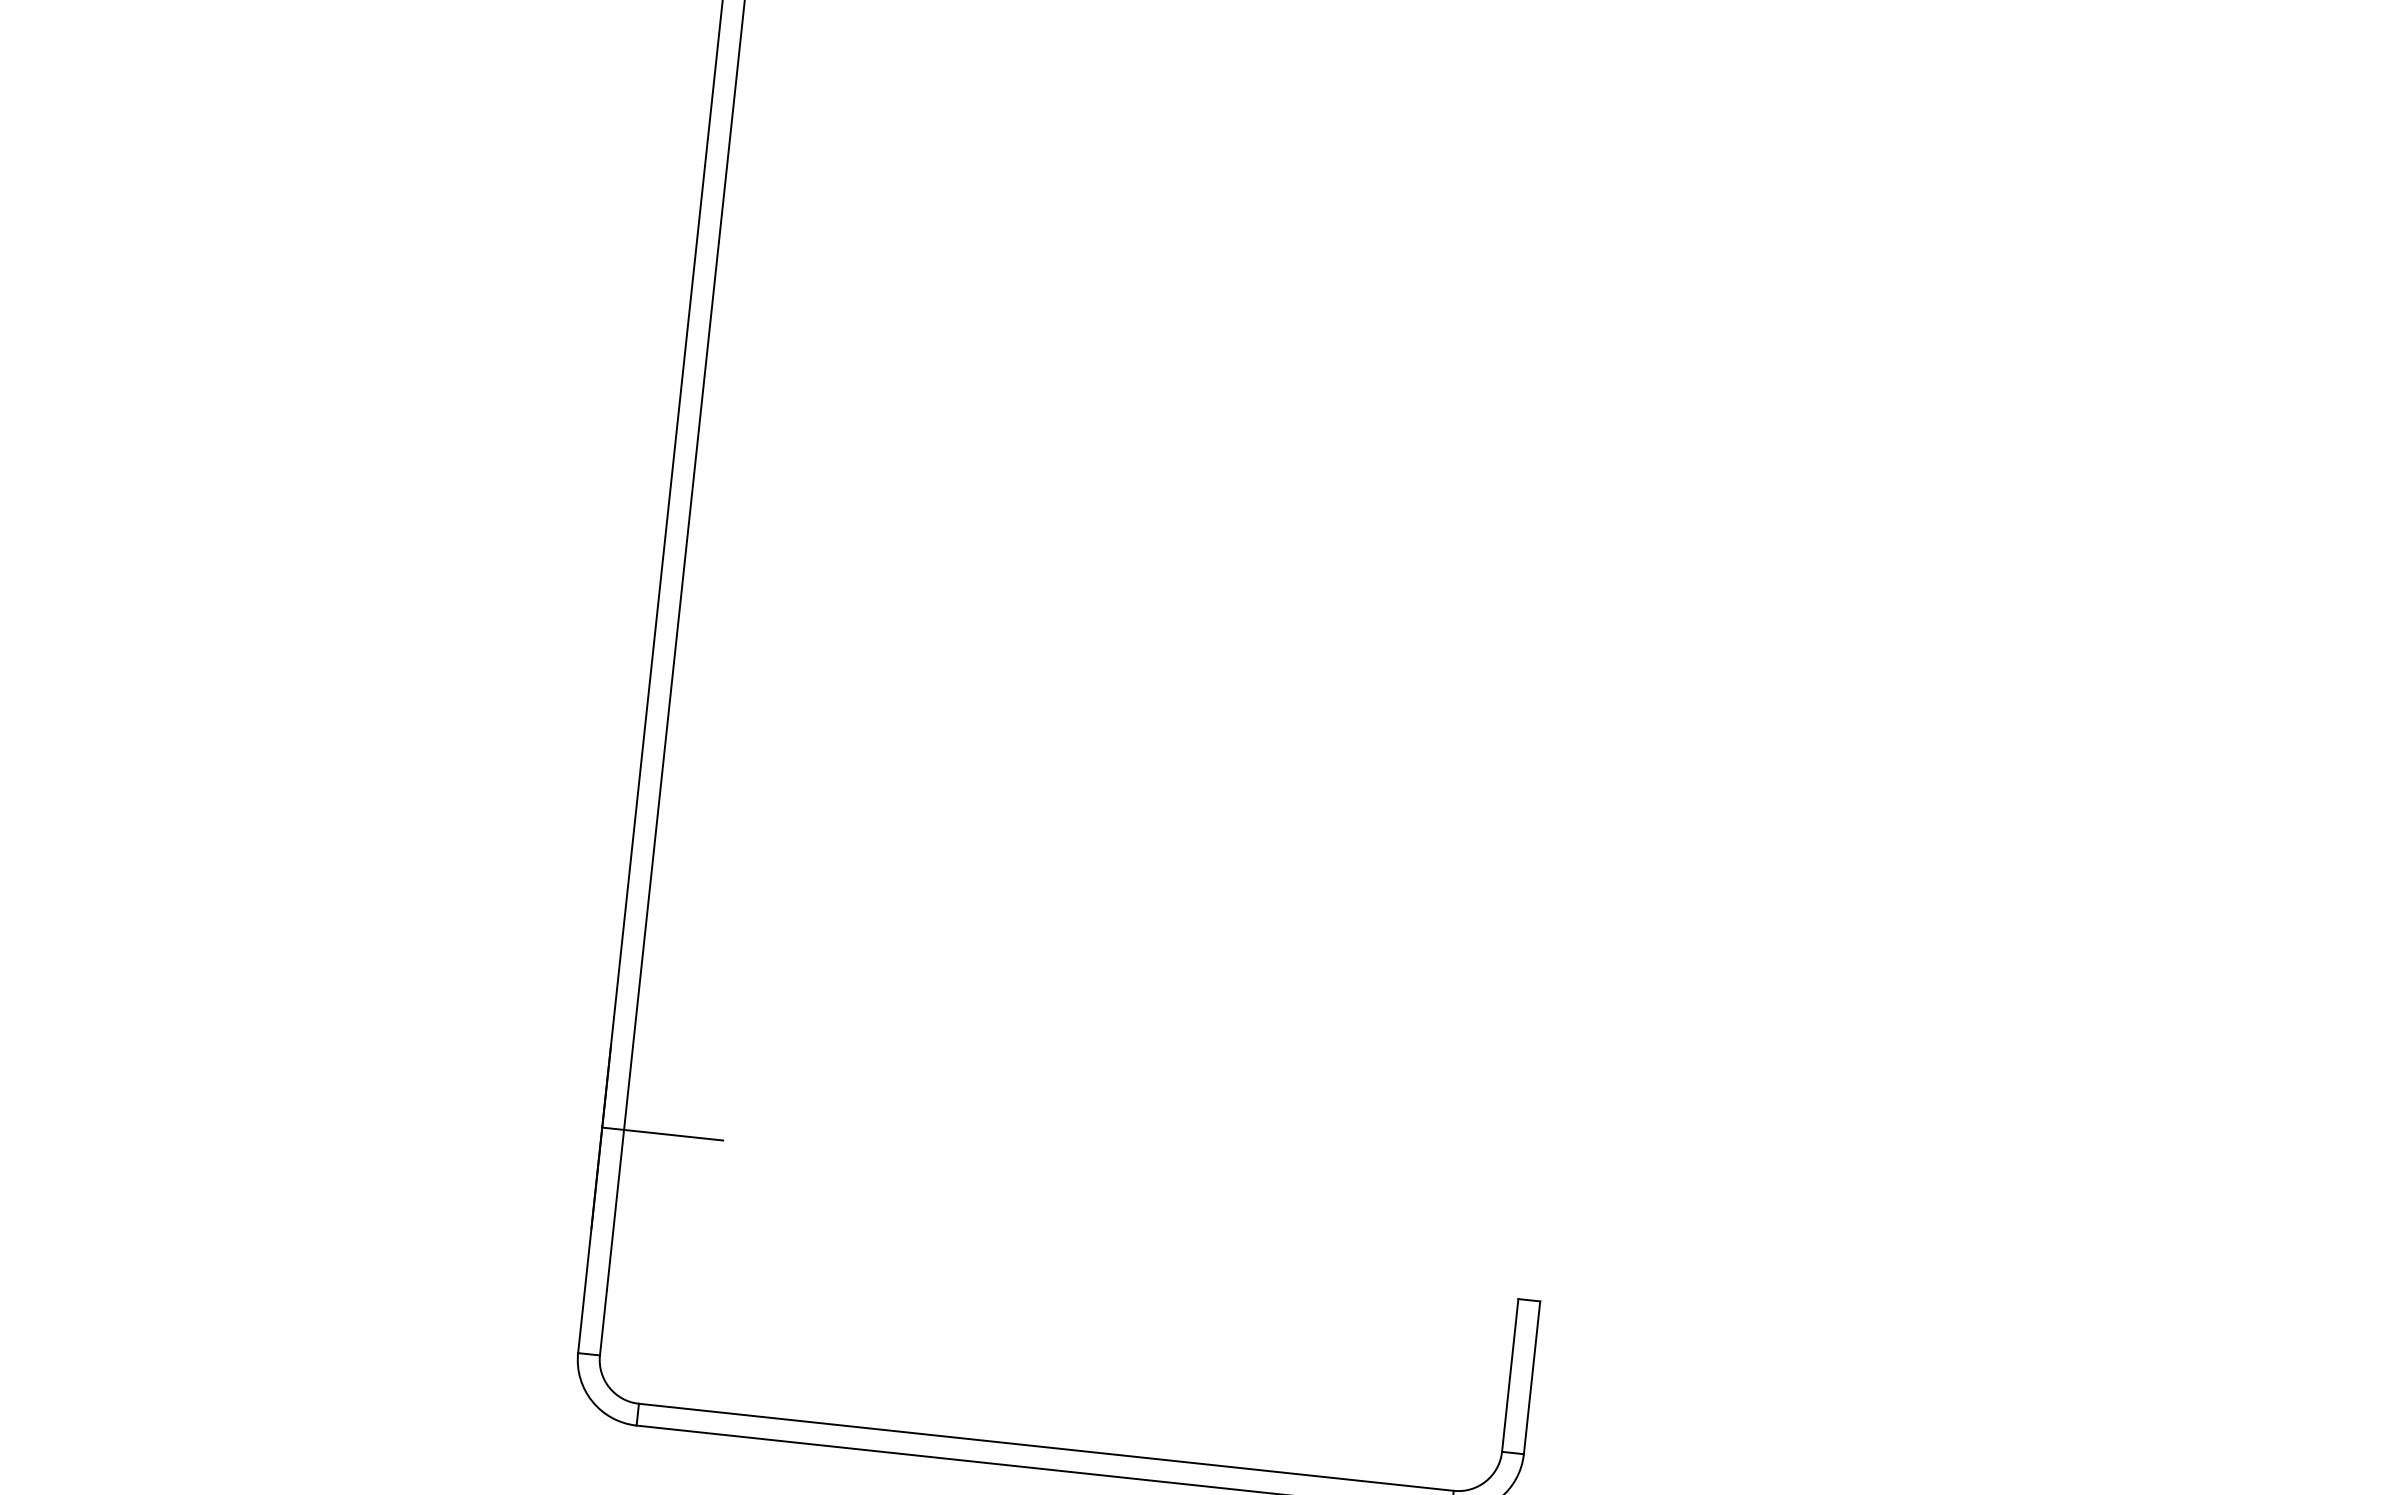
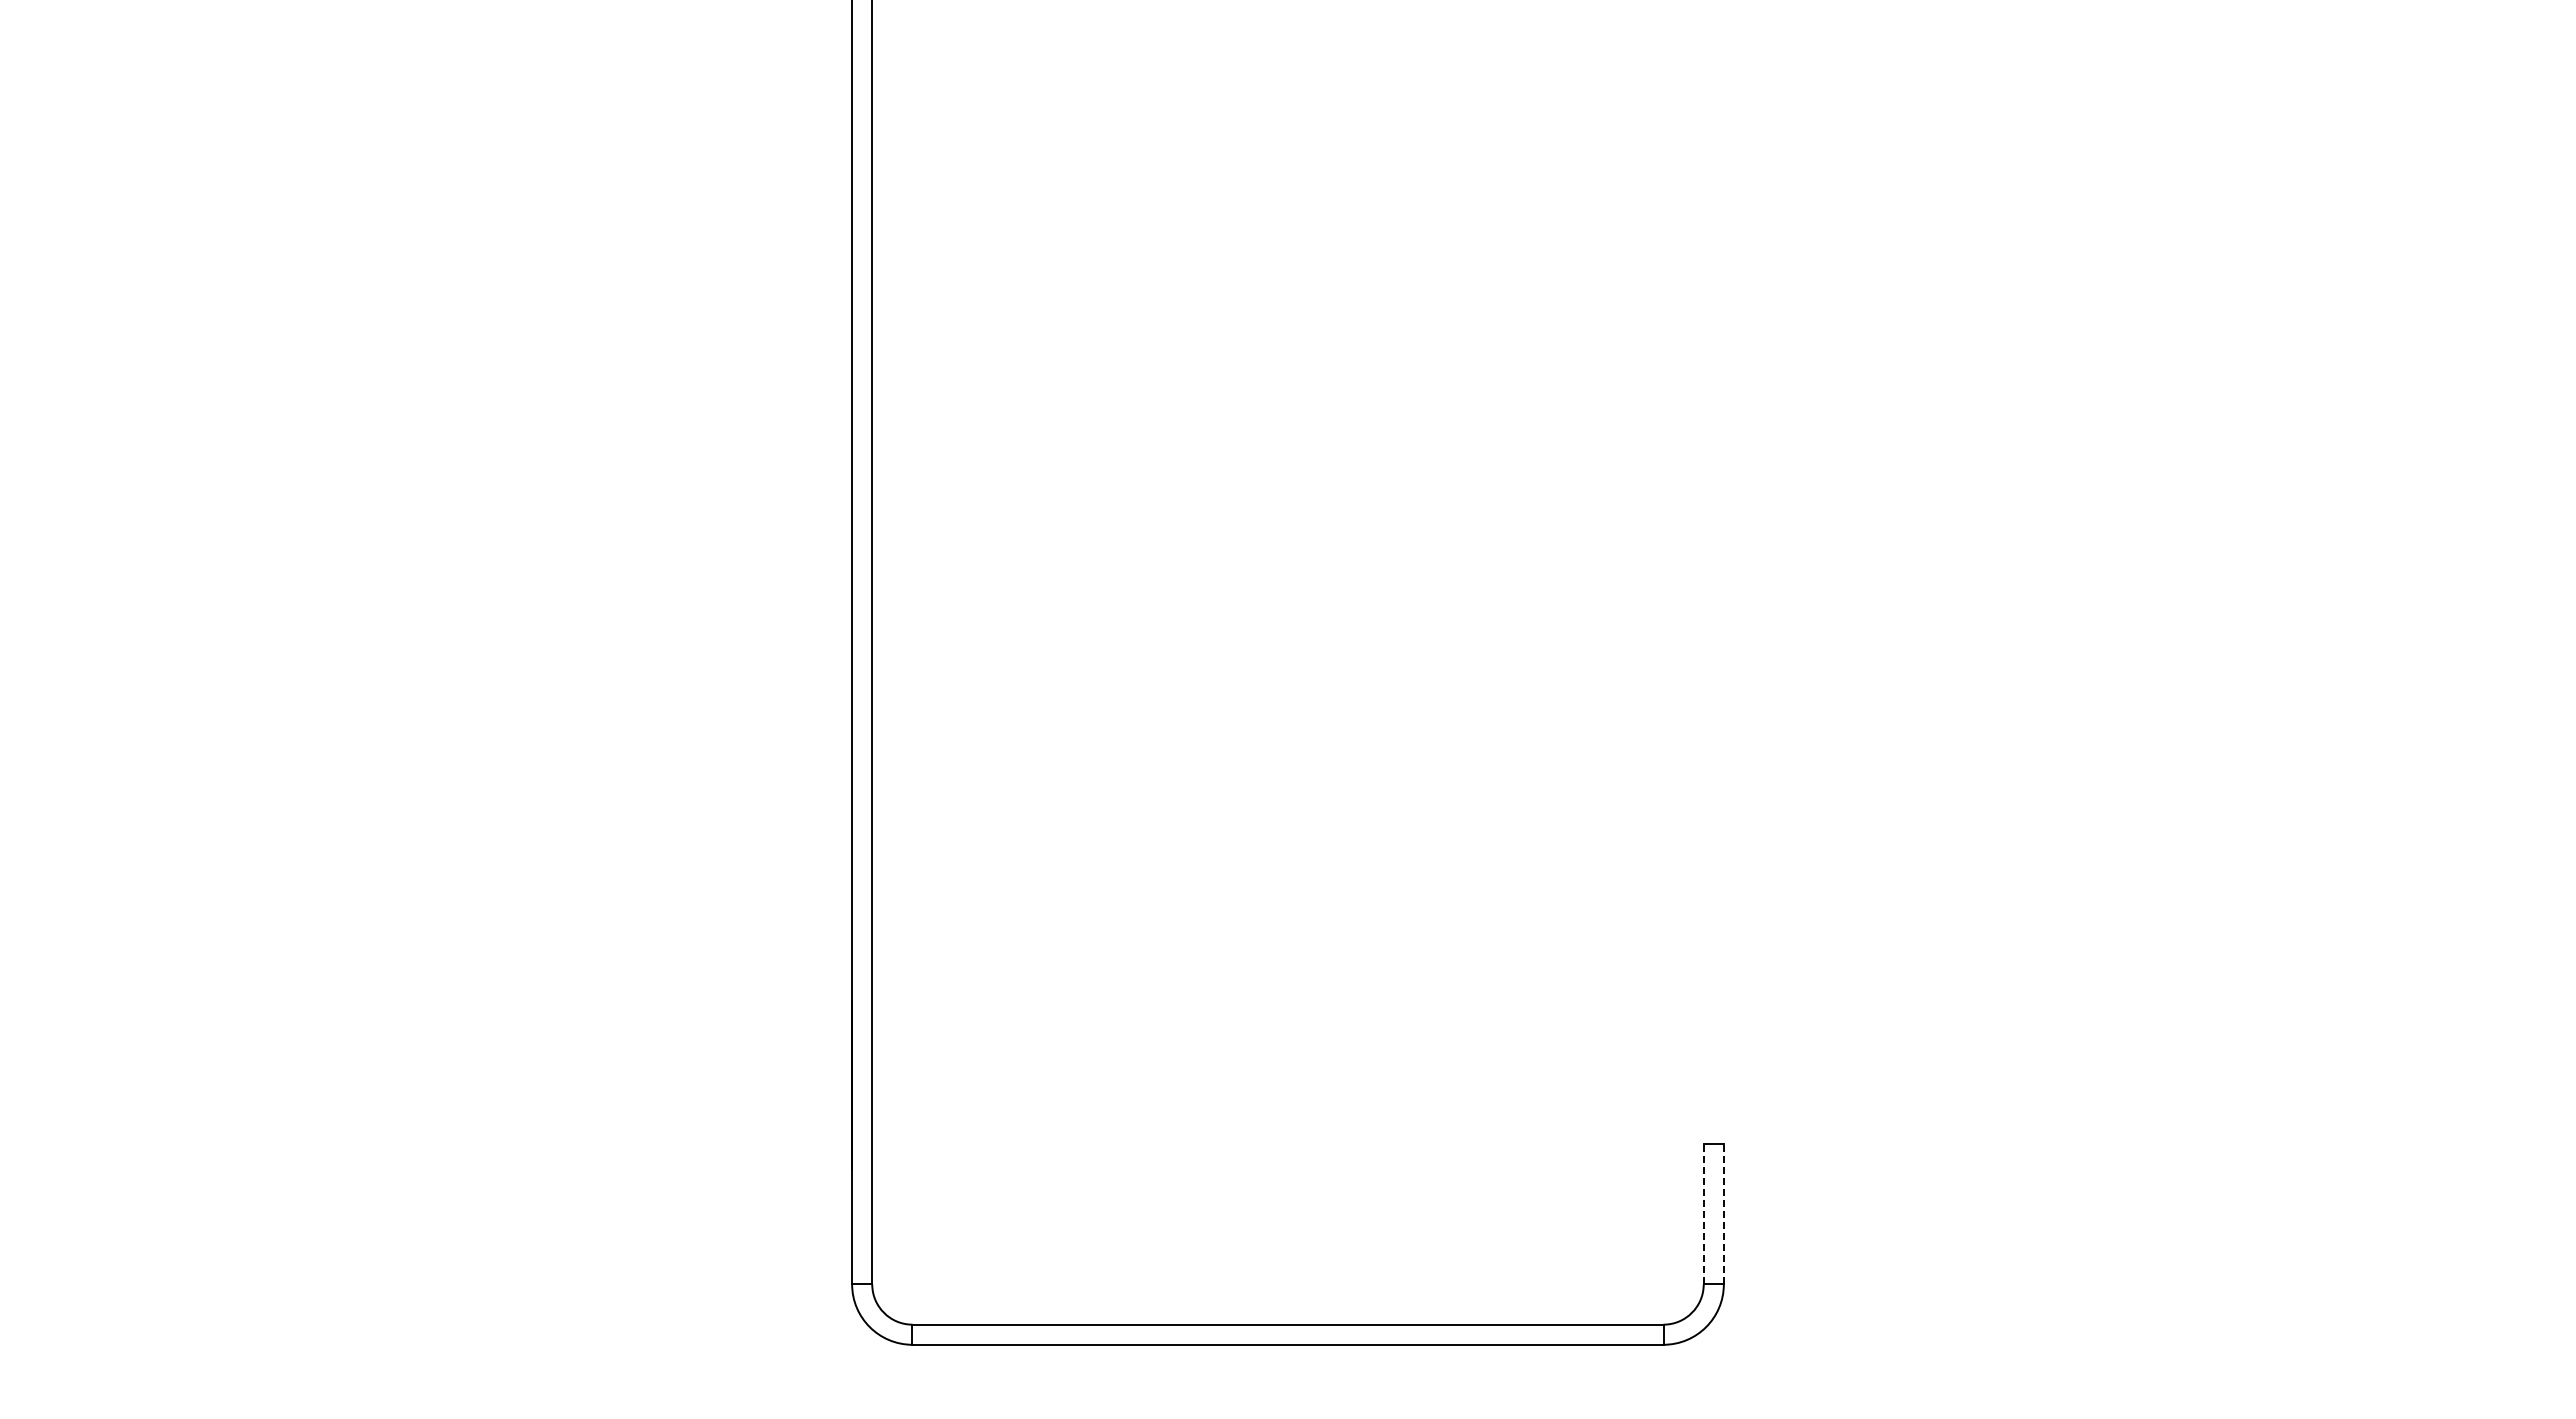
line: (662, 1133) -> (907, 1076), removed
line: (1510, 1374) -> (1703, 1213), solid -> dashed
line: (1531, 1377) -> (1723, 1213), solid -> dashed

